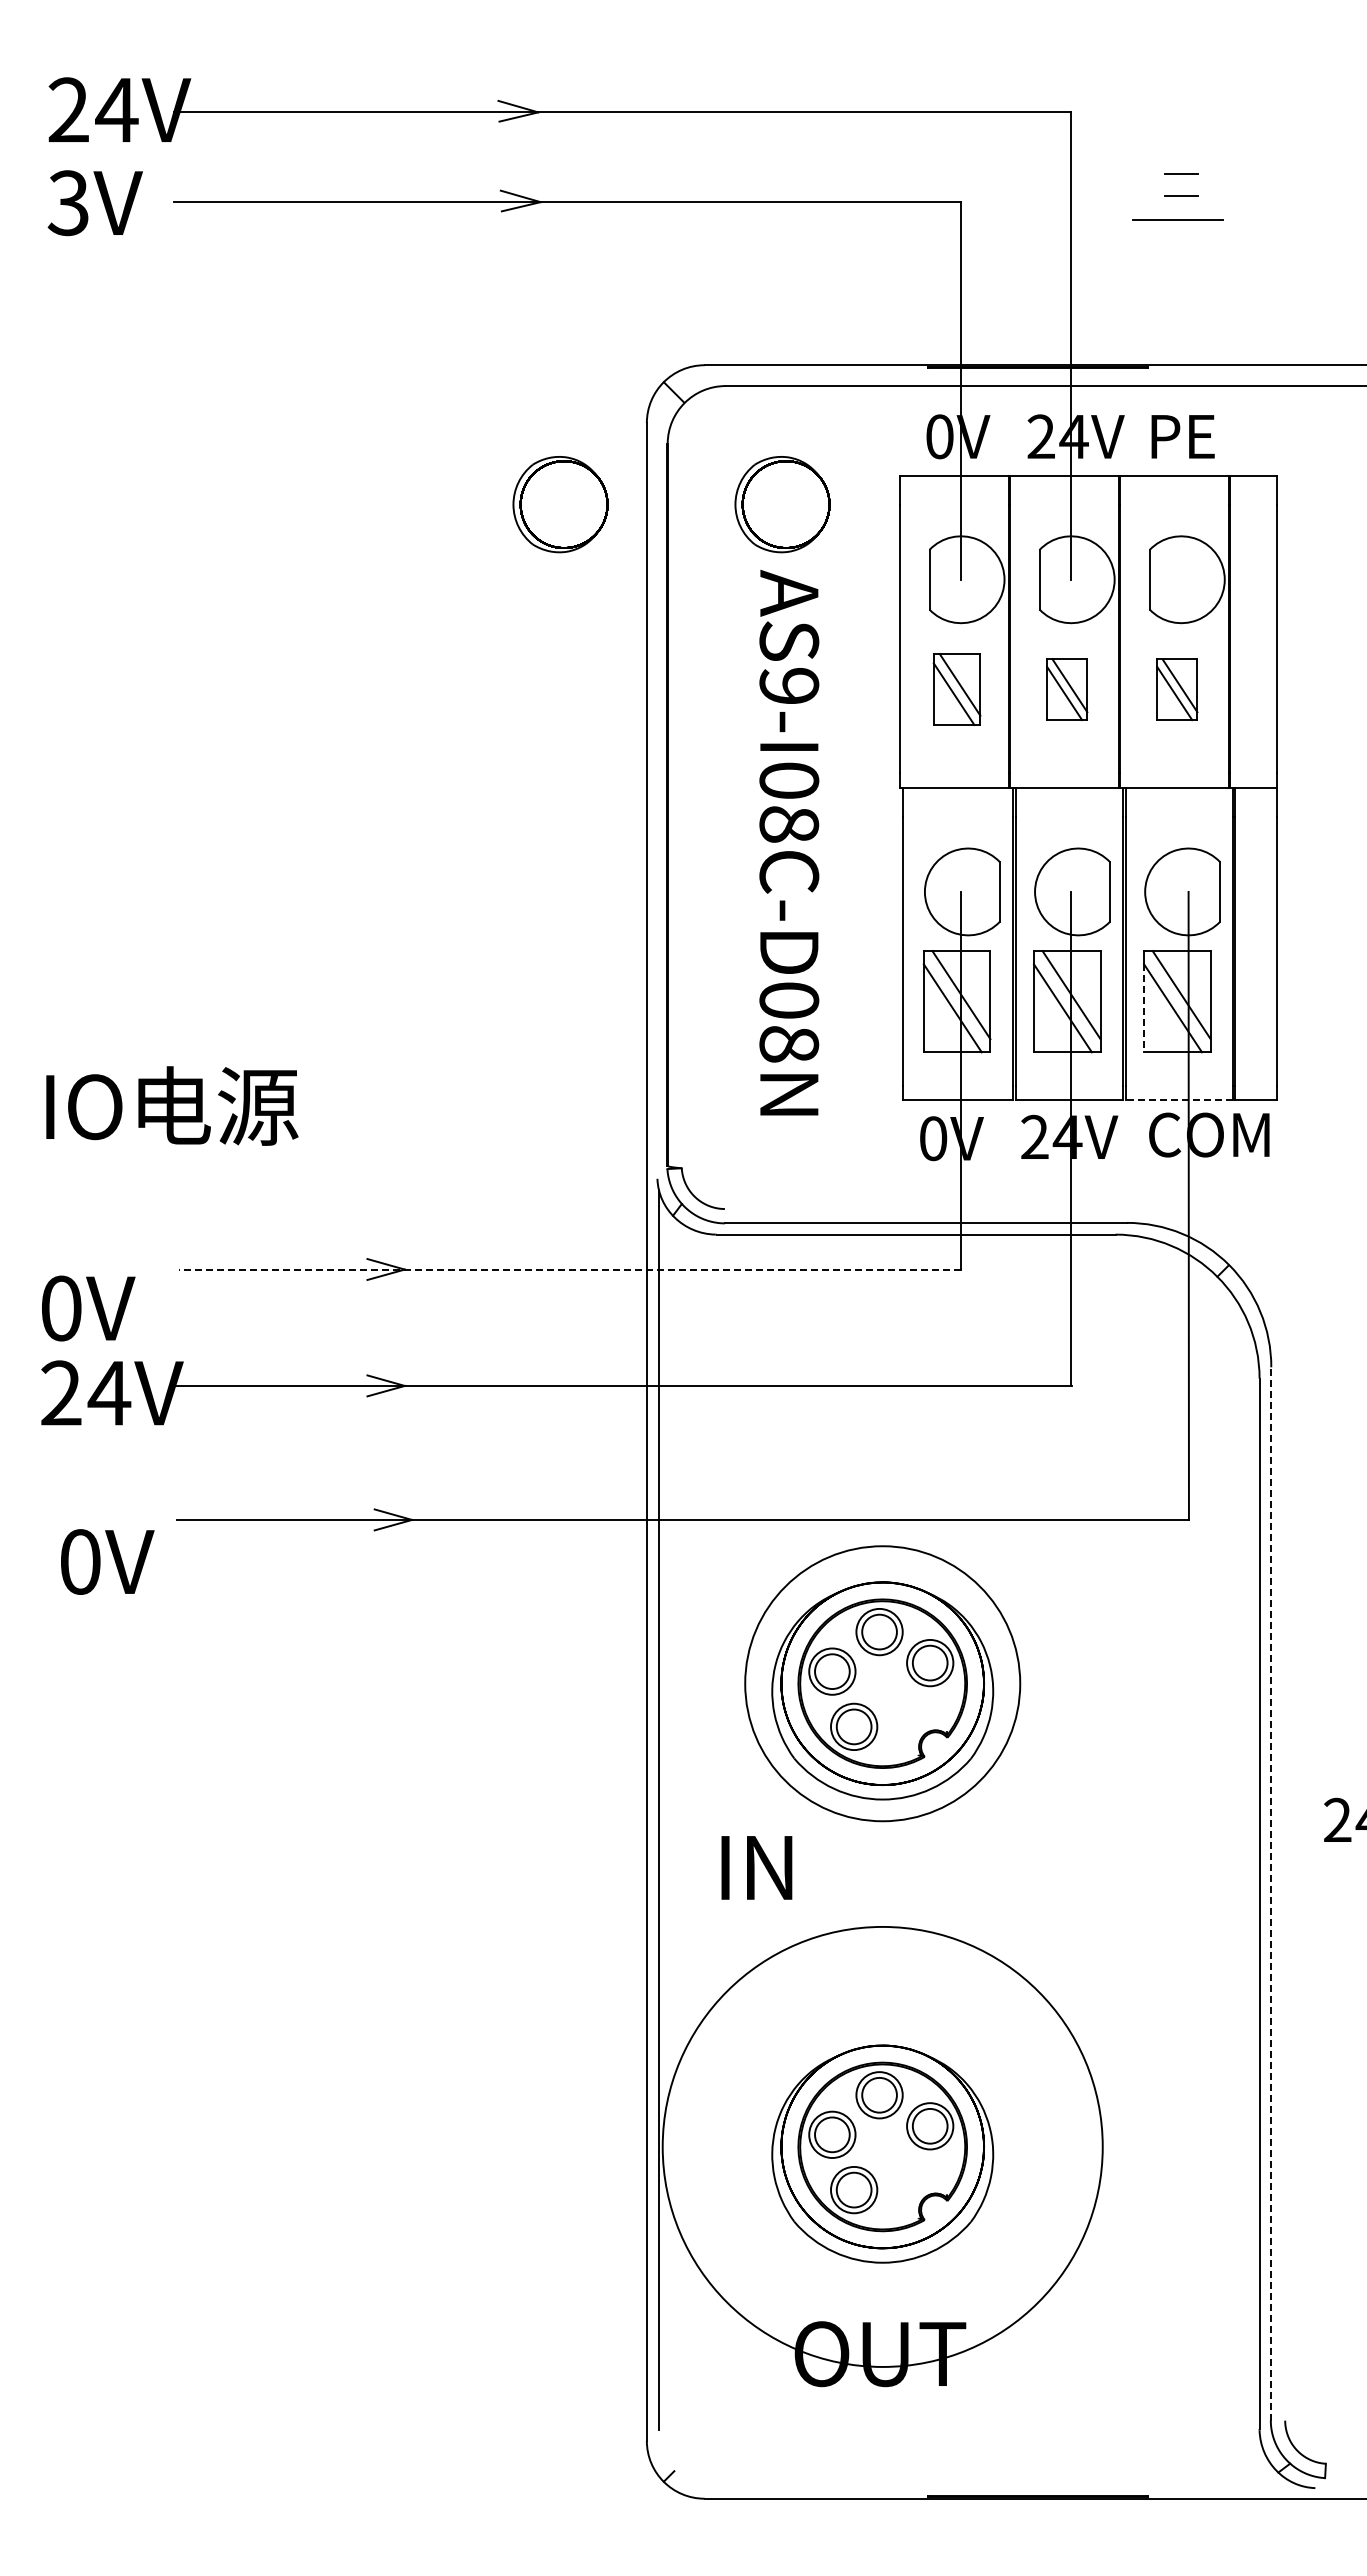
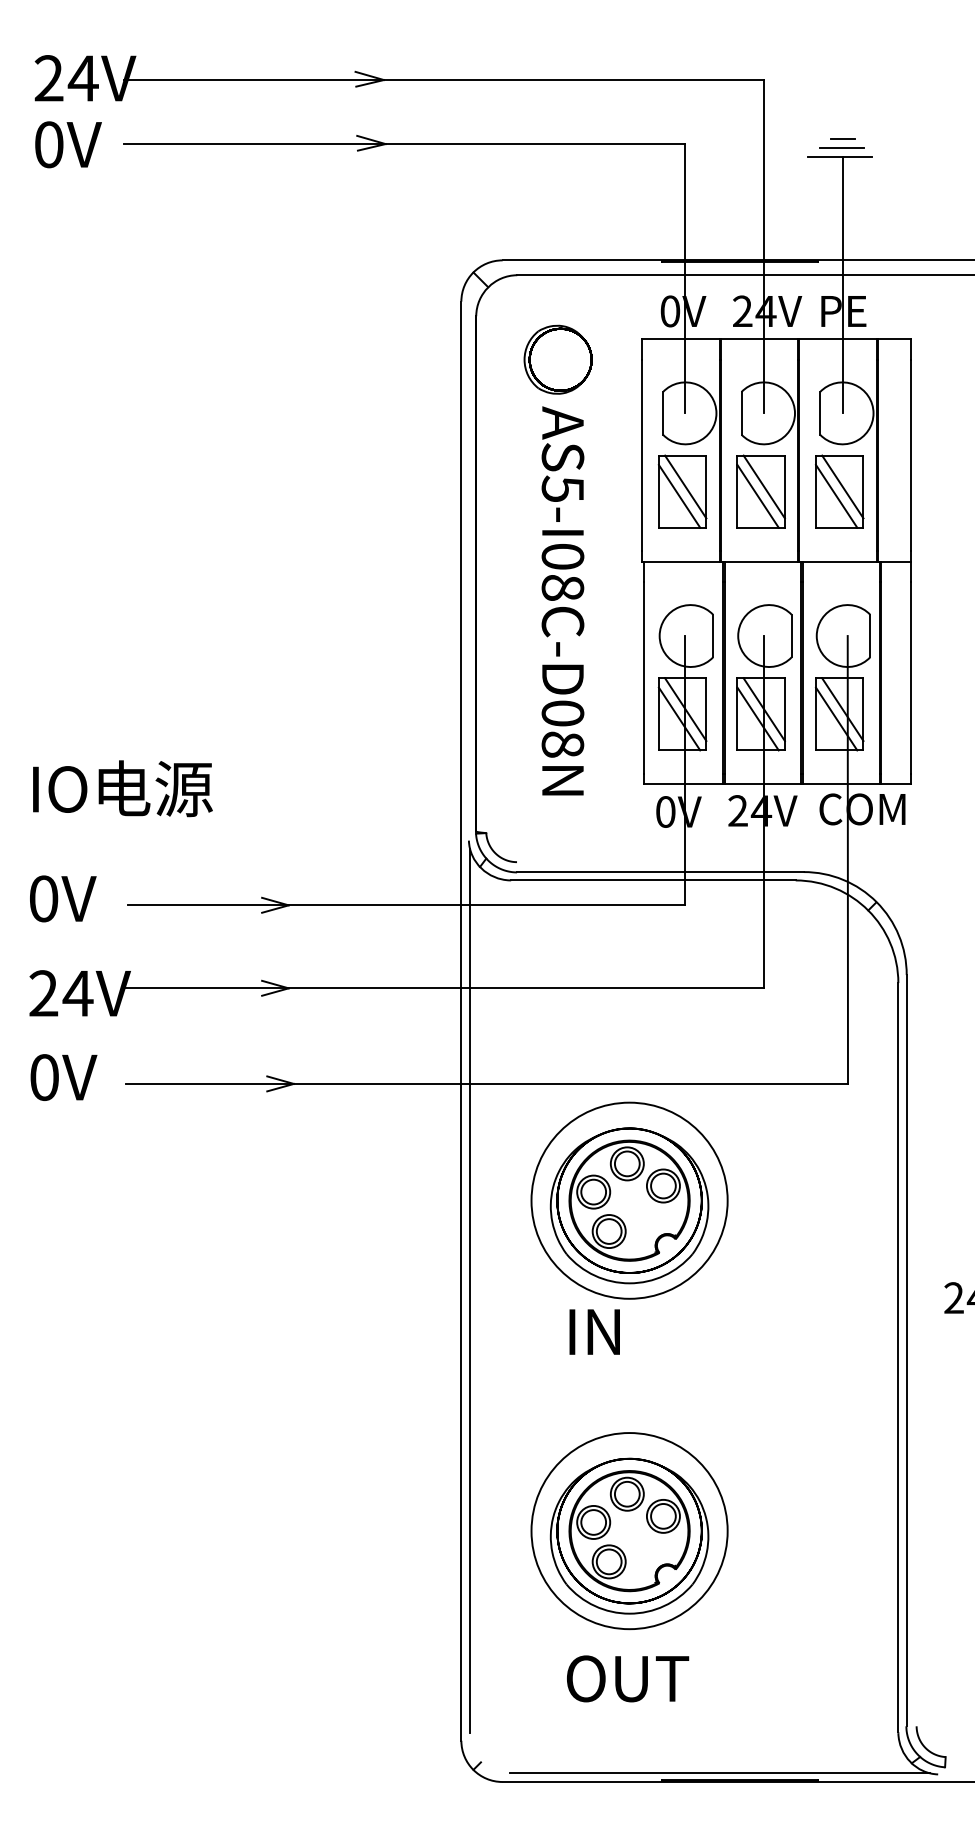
line: (1181, 173) -> (842, 123), removed
text: (67, 203) -> (48, 145), 3V -> 0V
line: (1179, 207) -> (841, 147), added
line: (1181, 399) -> (842, 284), added
part: (560, 504) -> (399, 359), removed
text: (789, 684) -> (563, 488), AS9-I08C-D08N -> AS5-I08C-D08N
part: (956, 689) -> (682, 491), size x1.43
part: (1067, 689) -> (761, 491), size x1.67
part: (1177, 689) -> (839, 491), size x1.67
line: (1144, 1008) -> (816, 719), dashed -> solid
line: (1179, 1100) -> (841, 784), dashed -> solid
line: (569, 1269) -> (406, 905), dashed -> solid
text: (88, 1308) -> (63, 898), moved
text: (107, 1561) -> (63, 1077), moved
text: (756, 1867) -> (594, 1331), moved
line: (1271, 1893) -> (906, 1350), dashed -> solid
circle: (882, 2146) -> (629, 1530), size x0.62
line: (1009, 2486) -> (720, 1773), added

